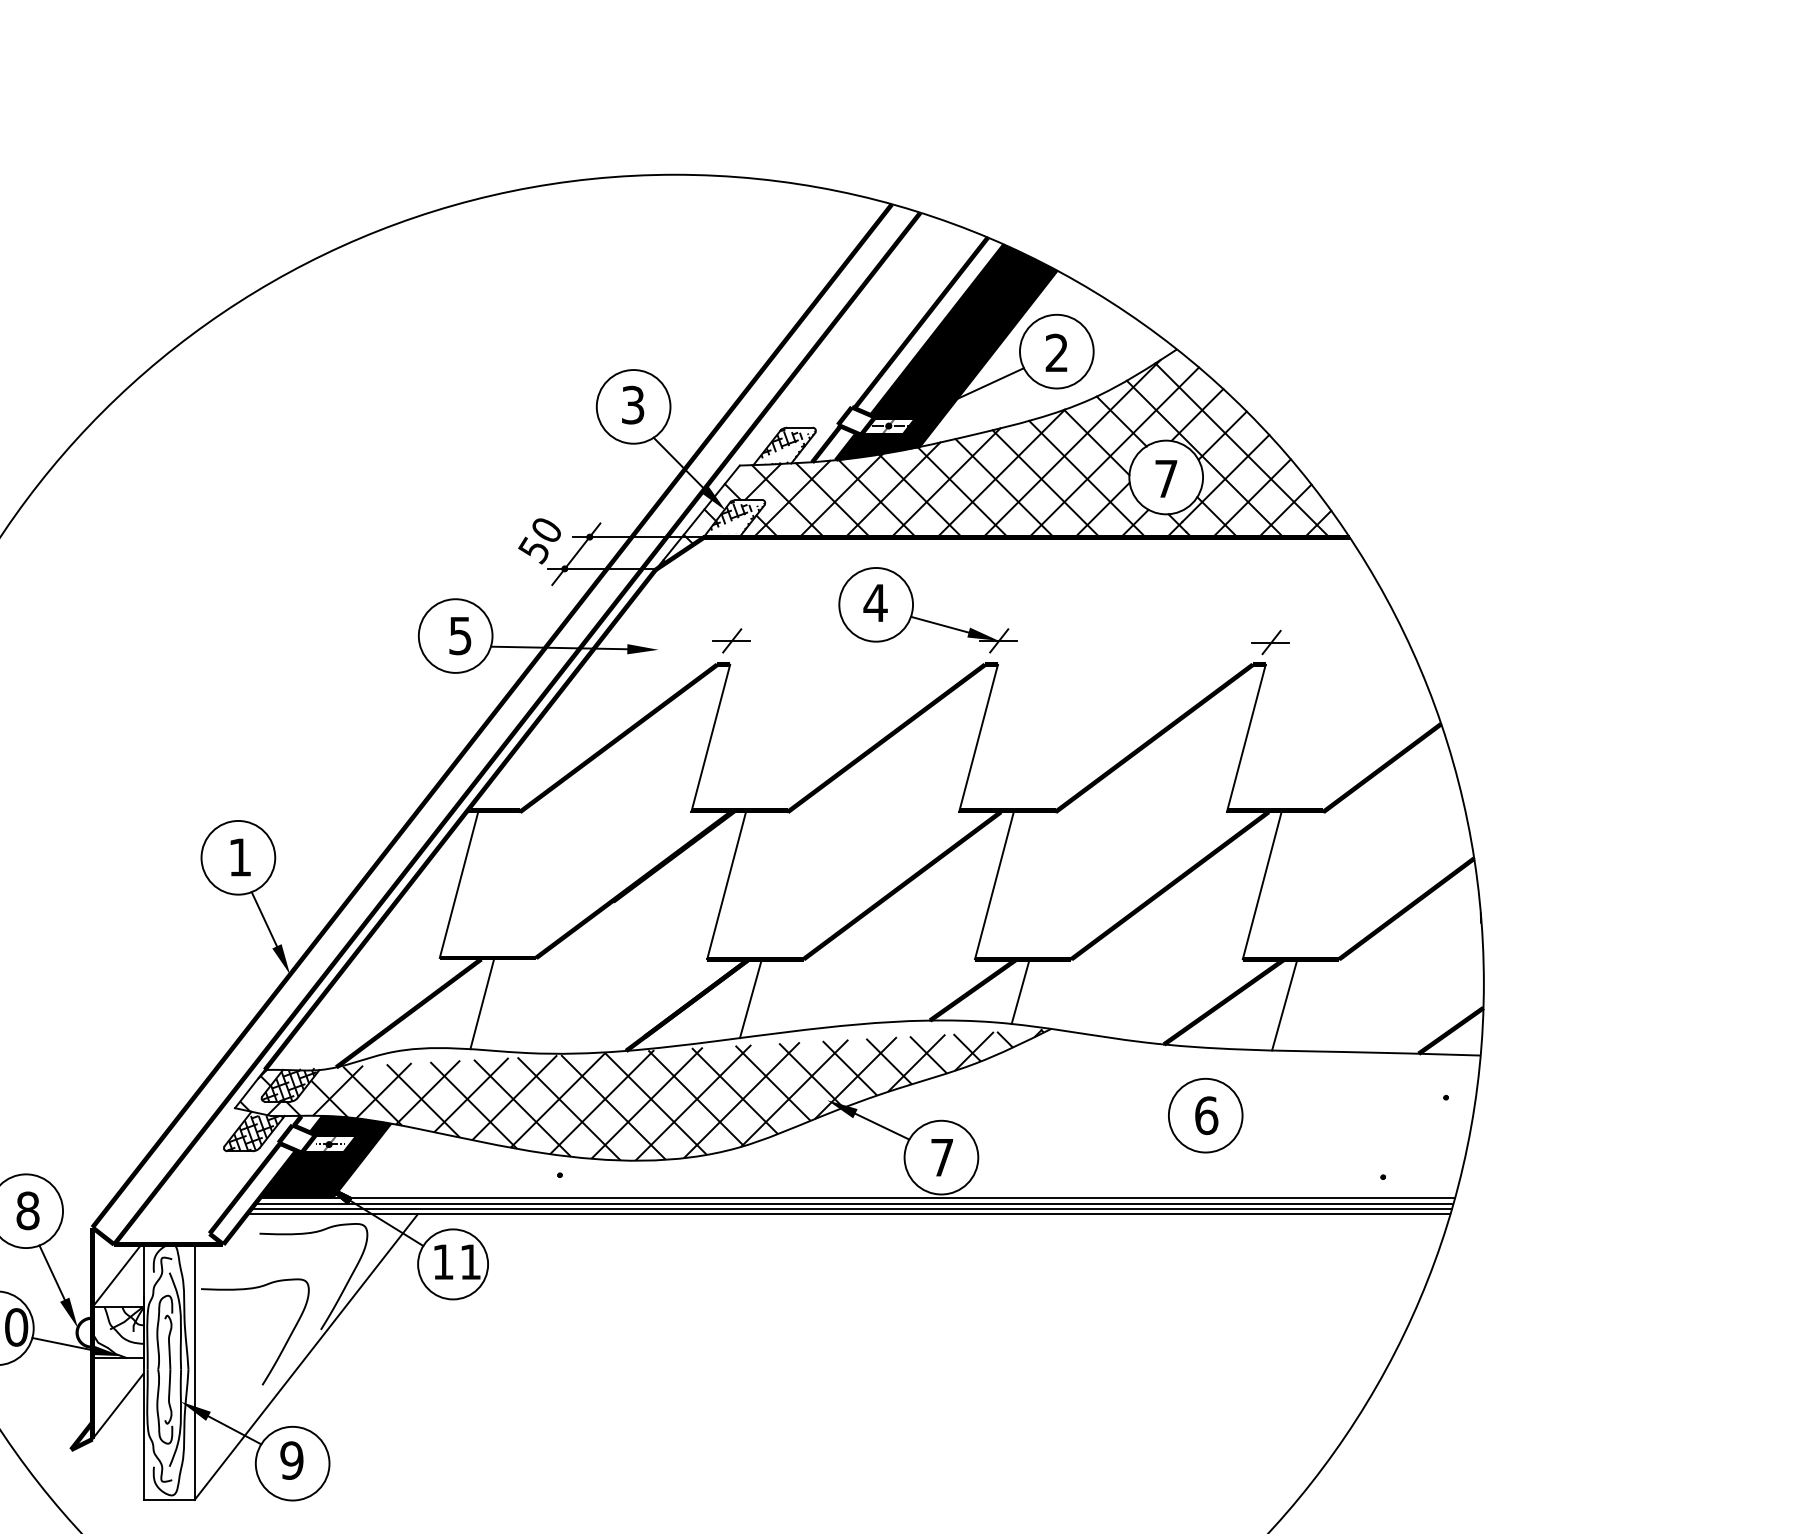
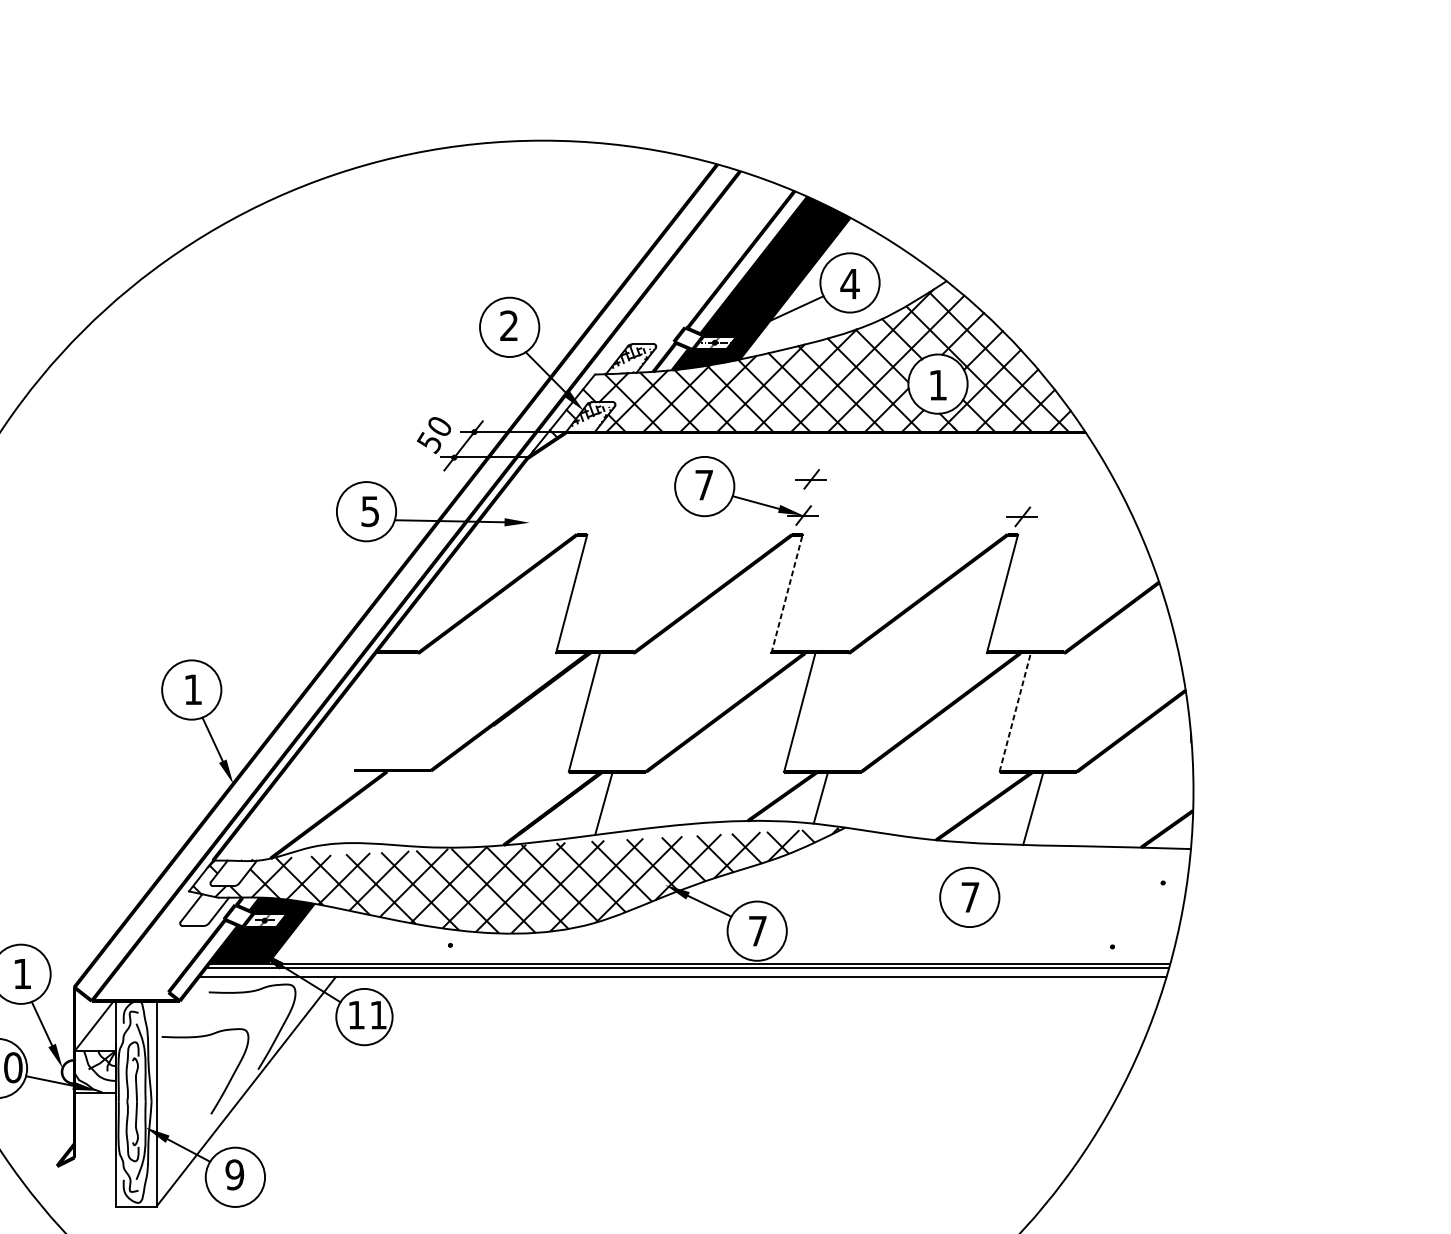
text: (1056, 352) -> (849, 283), 2 -> 4
text: (633, 405) -> (509, 326), 3 -> 2
text: (1166, 478) -> (938, 384), 7 -> 1
text: (875, 602) -> (704, 484), 4 -> 7
part: (731, 640) -> (811, 479), moved
line: (978, 737) -> (787, 593), solid -> dashed
line: (458, 883) -> (368, 710), removed
line: (1262, 885) -> (1015, 712), solid -> dashed
line: (482, 1004) -> (388, 808), removed
hatch: (289, 1085) -> (232, 873), removed
text: (1206, 1115) -> (970, 897), 6 -> 7
hatch: (256, 1133) -> (206, 911), removed
line: (851, 1209) -> (684, 972), removed
text: (27, 1210) -> (22, 973), 8 -> 1
line: (117, 1406) -> (94, 1131), removed

